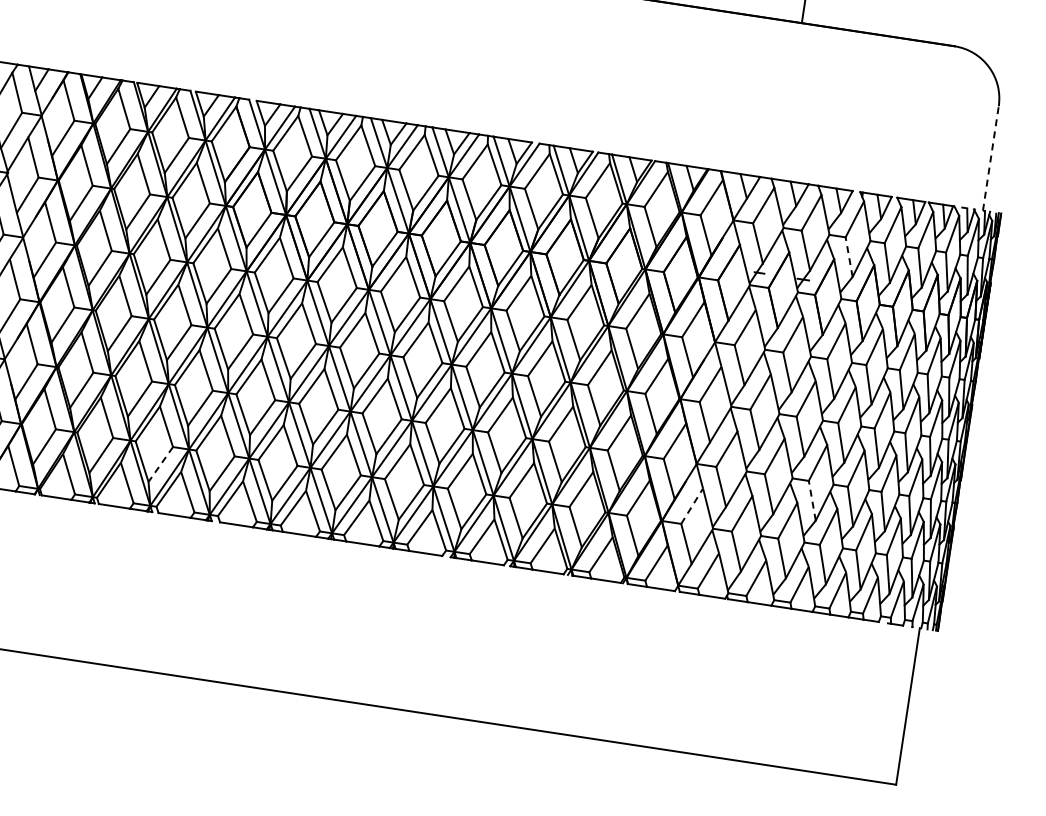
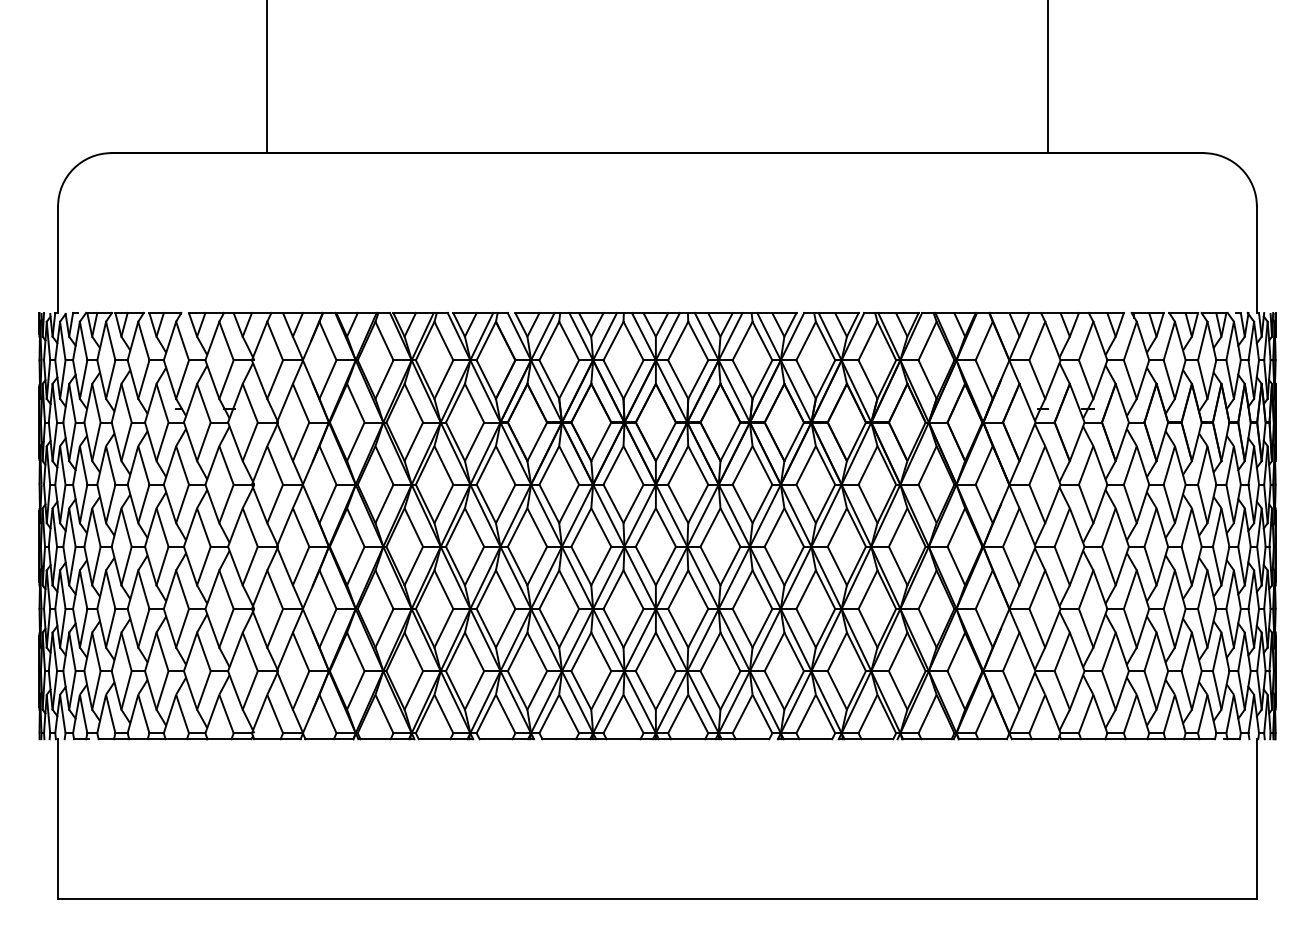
line: (990, 158) -> (1256, 259), dashed -> solid
line: (849, 257) -> (1130, 379), dashed -> solid
line: (160, 464) -> (474, 690), dashed -> solid
line: (812, 500) -> (1130, 627), dashed -> solid
line: (692, 505) -> (1011, 651), dashed -> solid

